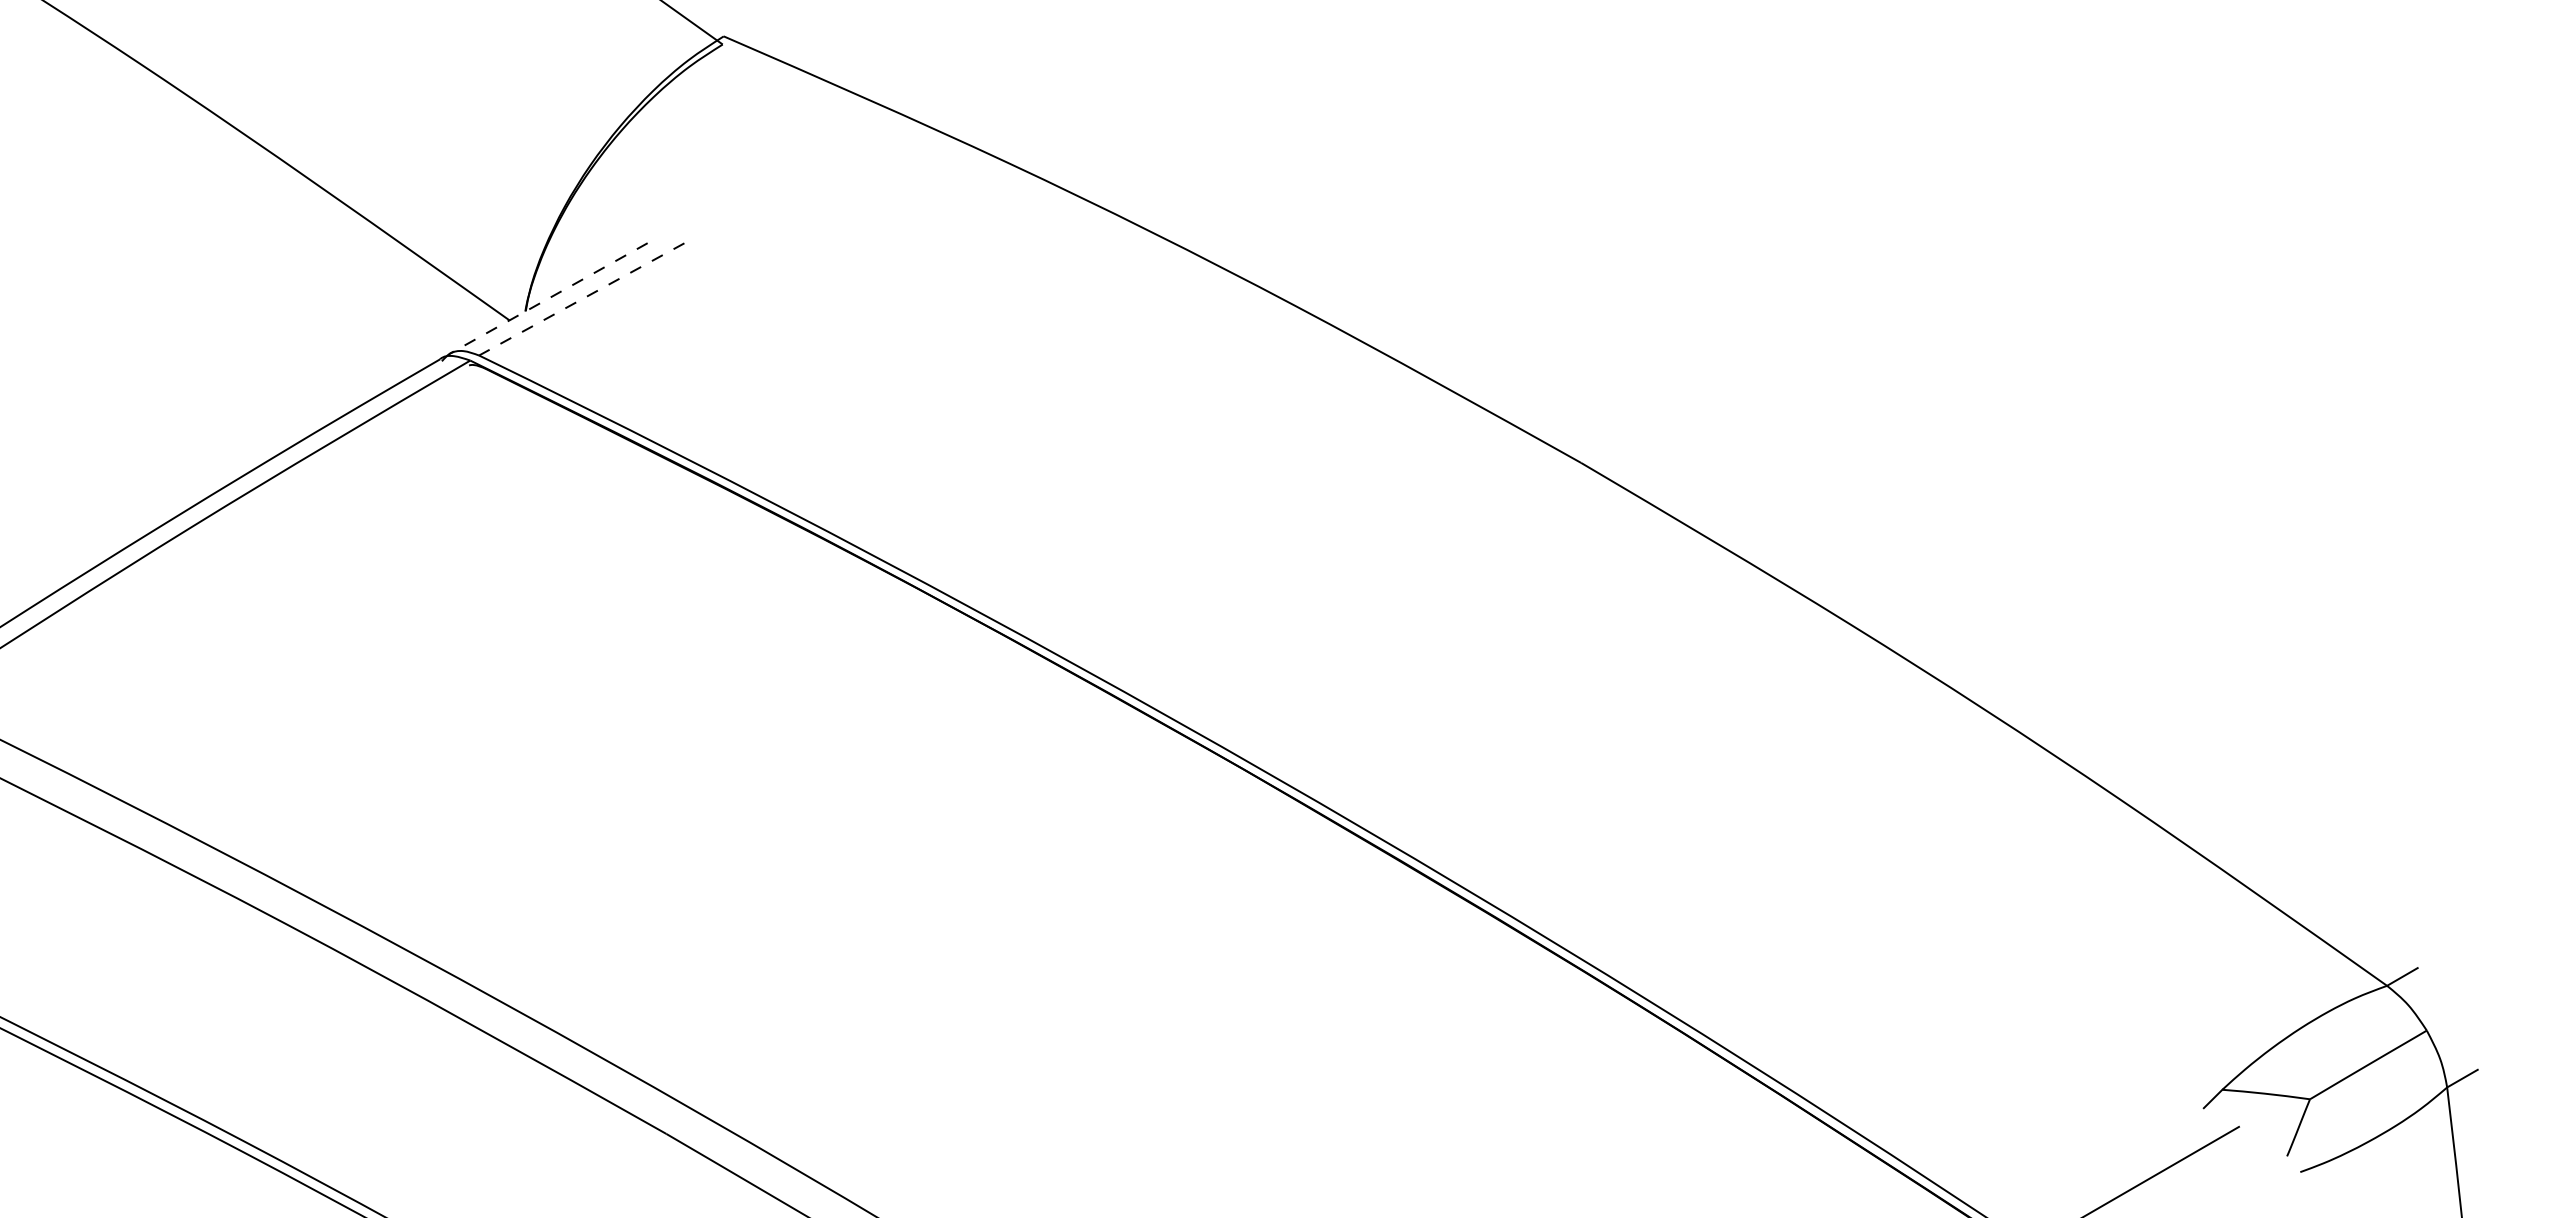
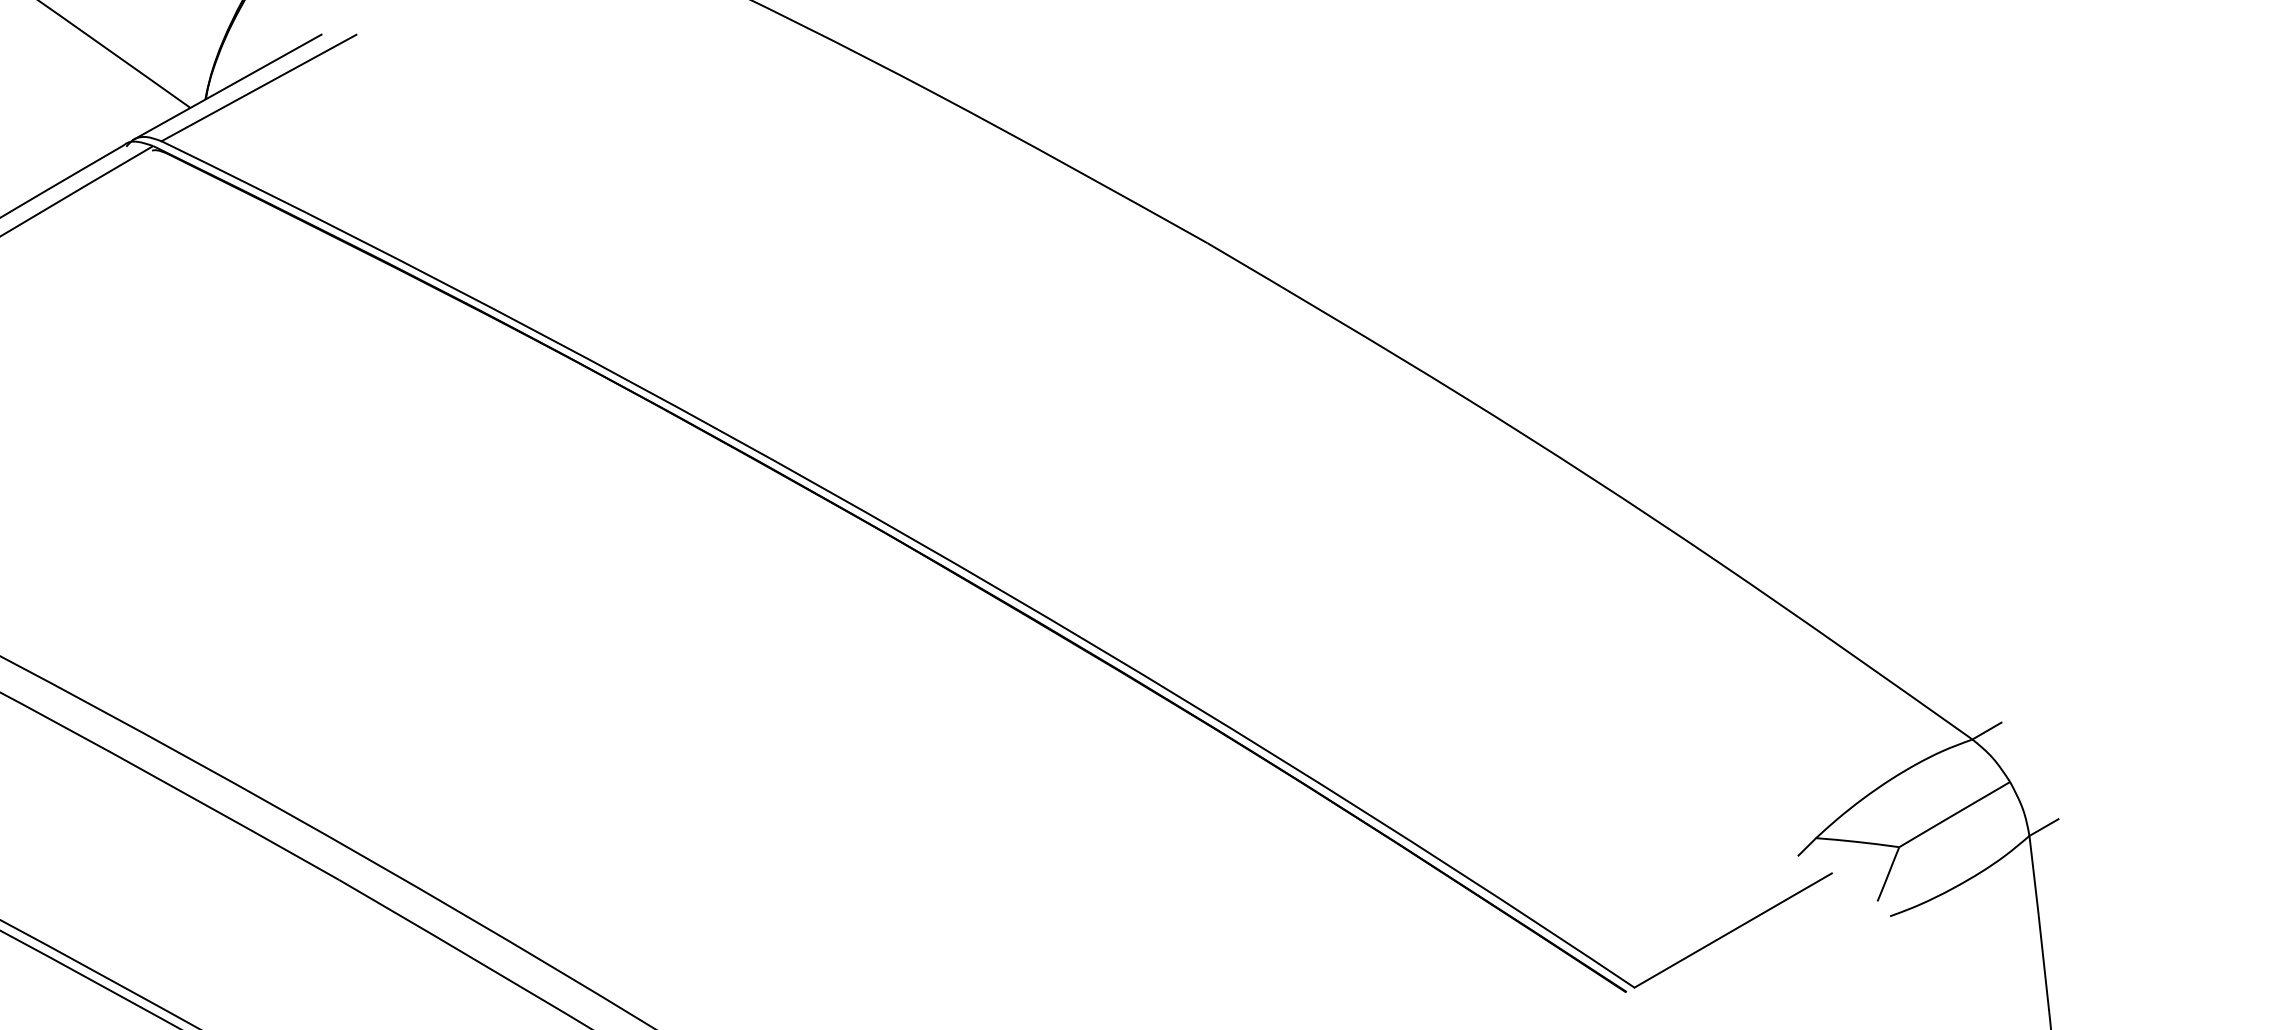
line: (548, 298) -> (227, 87), dashed -> solid
line: (581, 299) -> (258, 88), dashed -> solid

